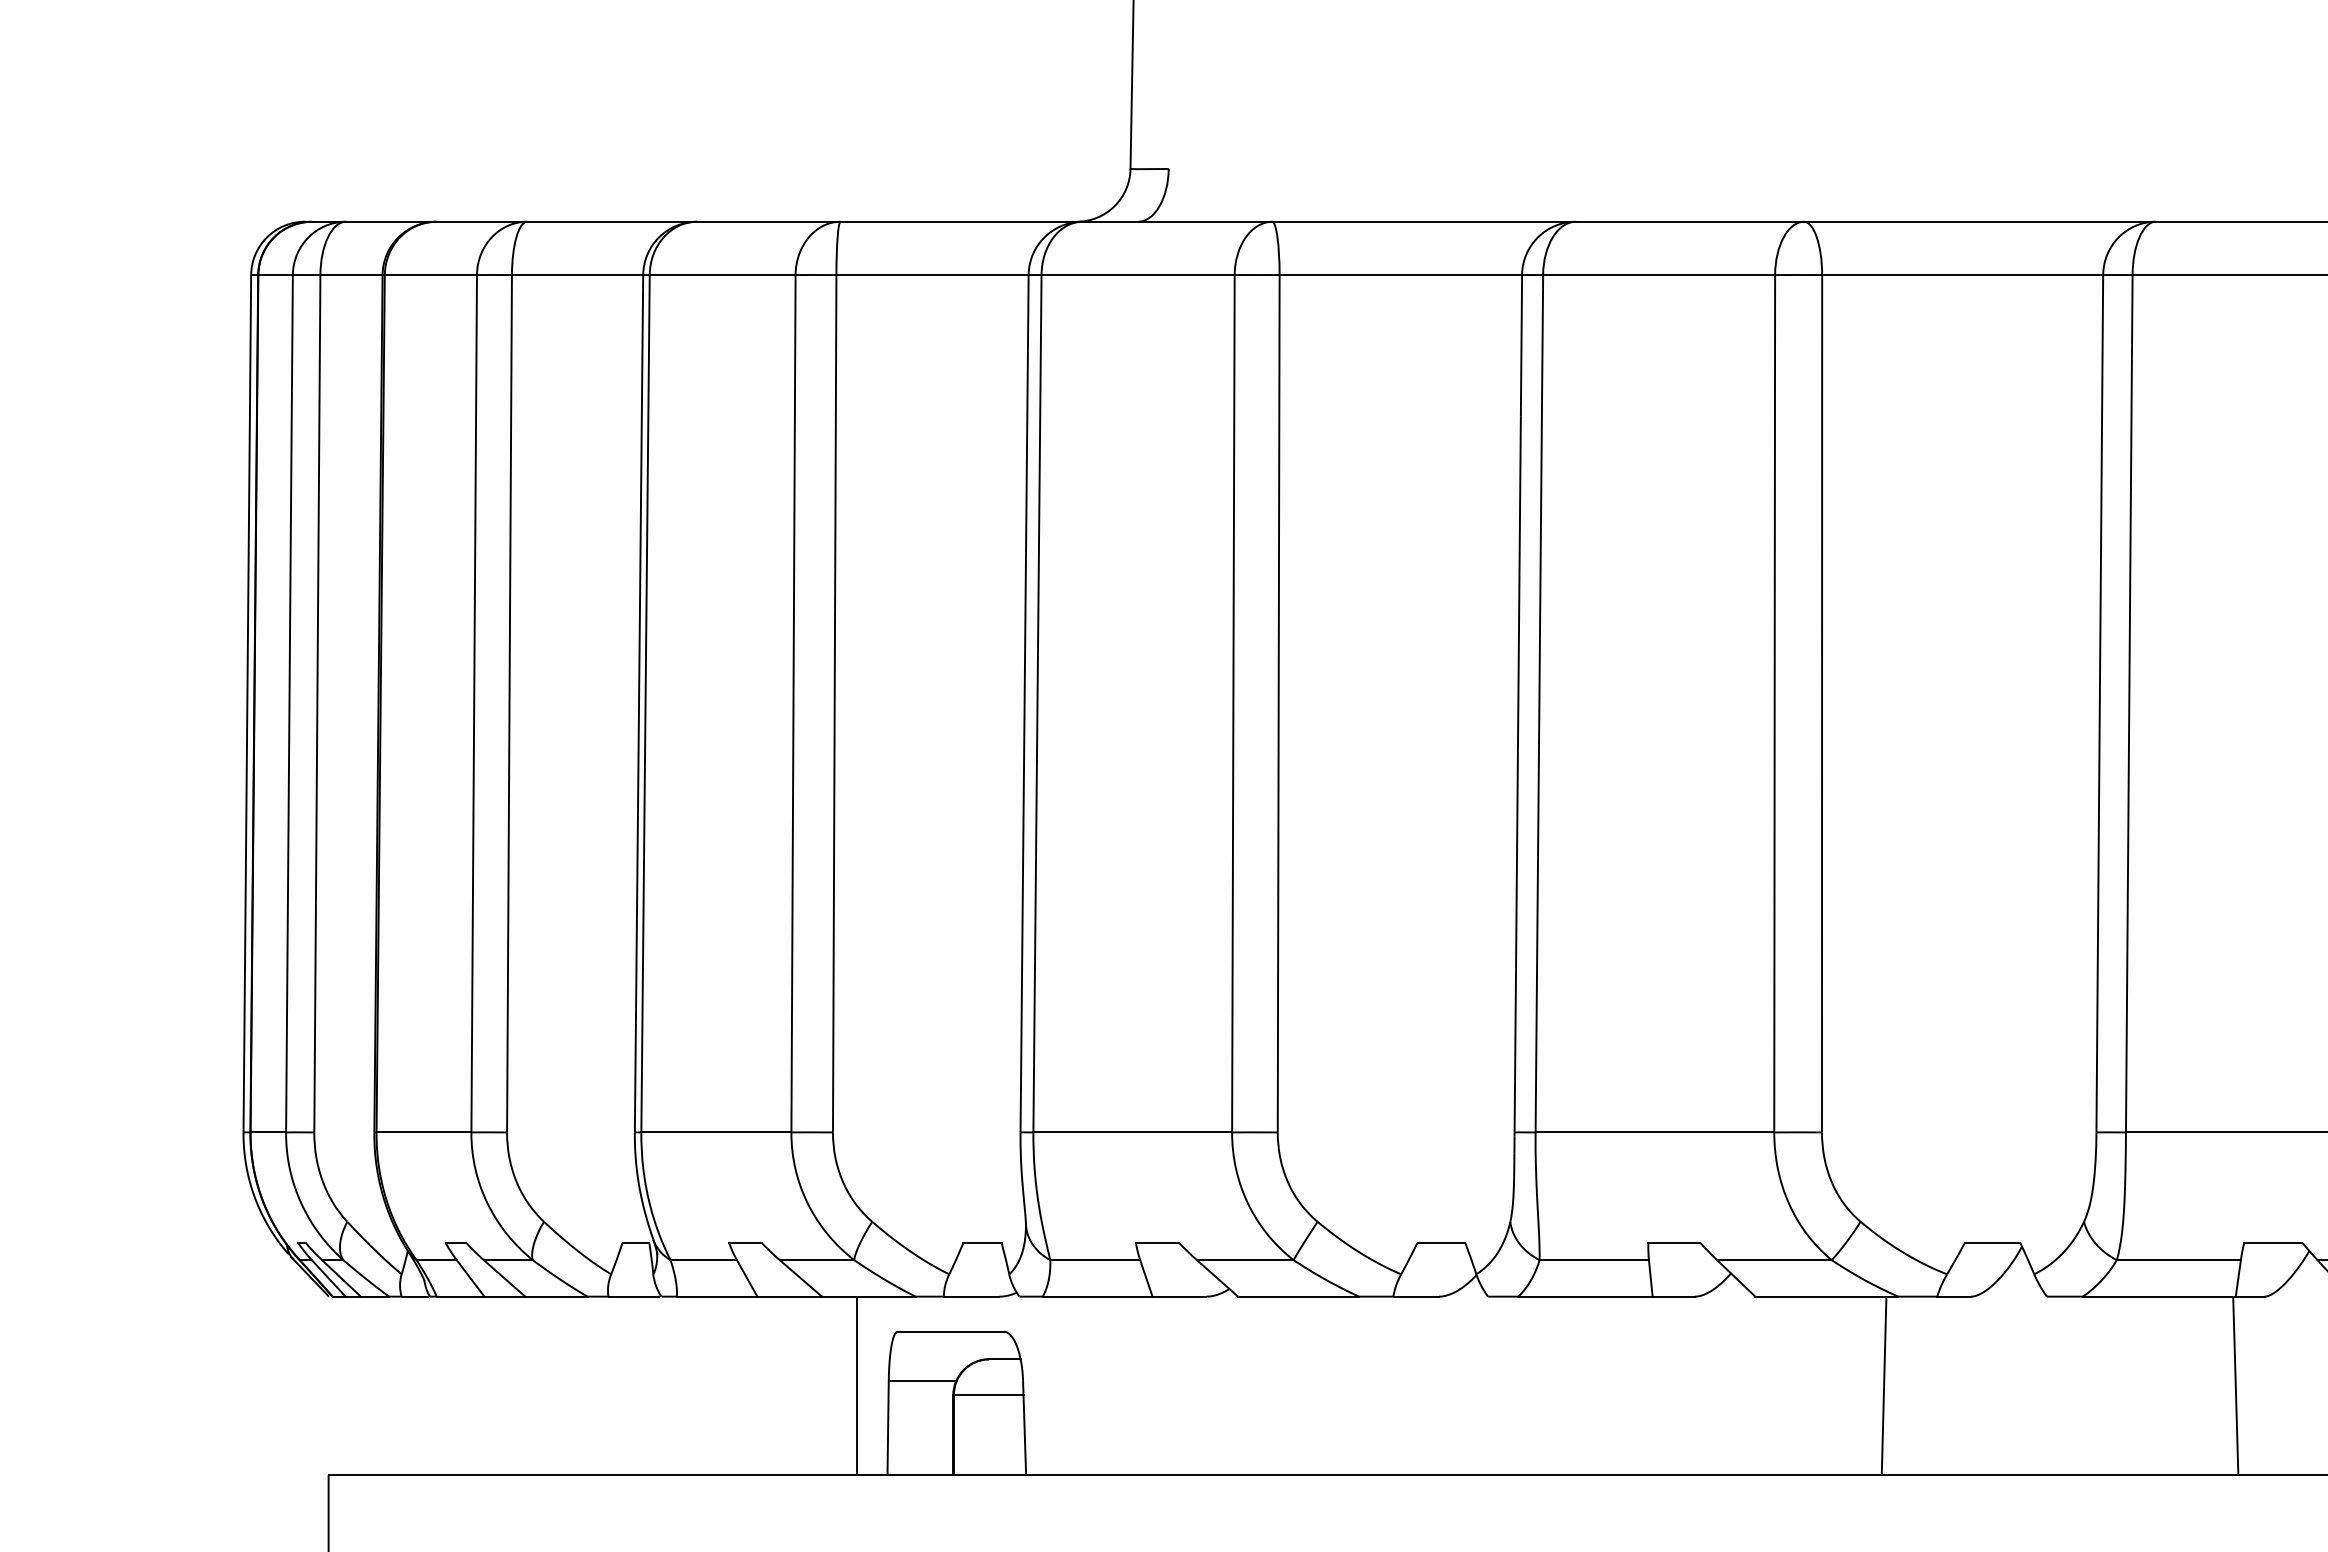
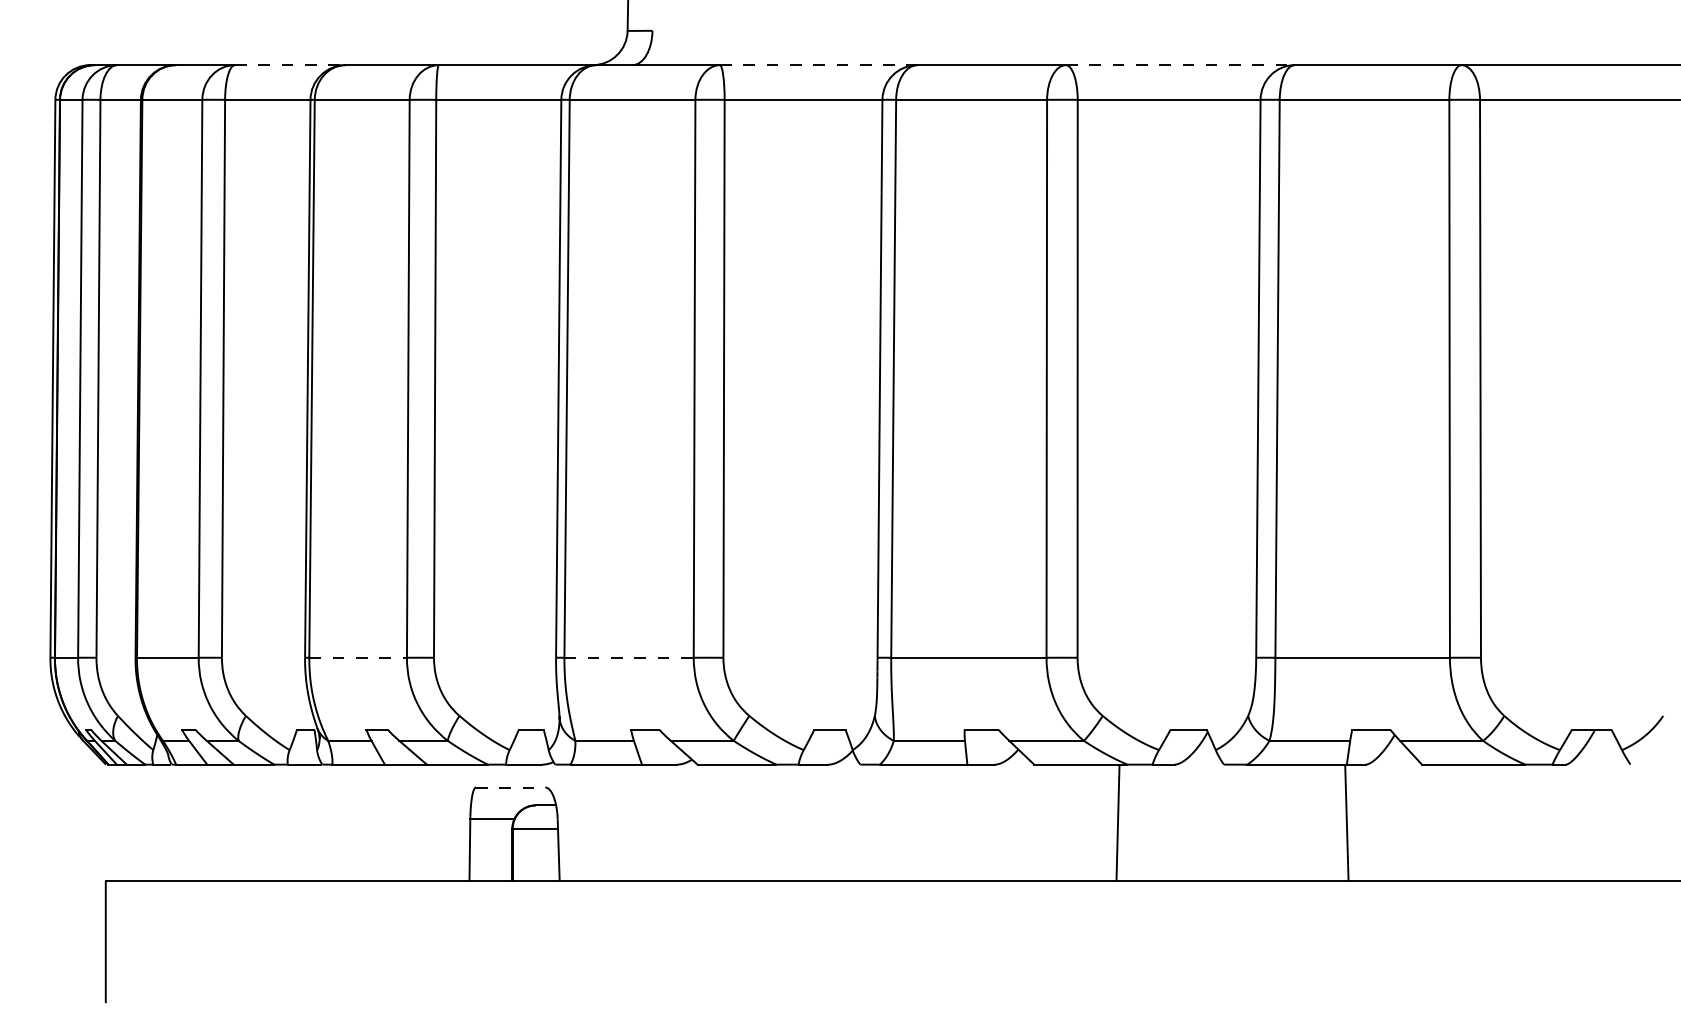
line: (612, 222) -> (290, 65), solid -> dashed
line: (1423, 222) -> (818, 65), solid -> dashed
line: (1980, 222) -> (1180, 65), solid -> dashed
line: (716, 1132) -> (358, 657), solid -> dashed
line: (1133, 1132) -> (629, 657), solid -> dashed
line: (950, 1331) -> (510, 787), solid -> dashed
line: (856, 1385) -> (449, 822), removed

